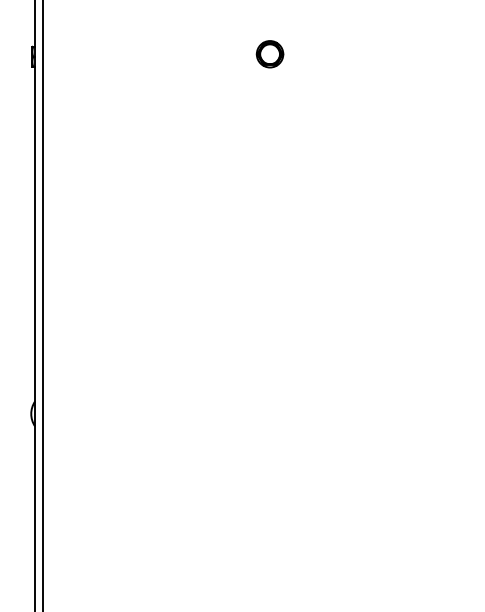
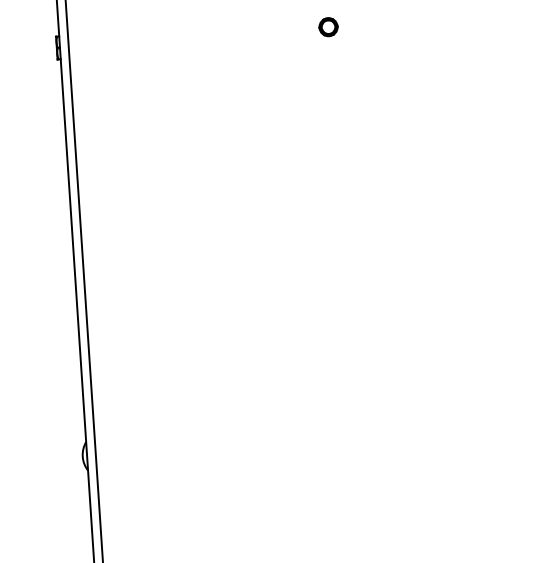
part: (269, 54) -> (327, 27), size x0.6

